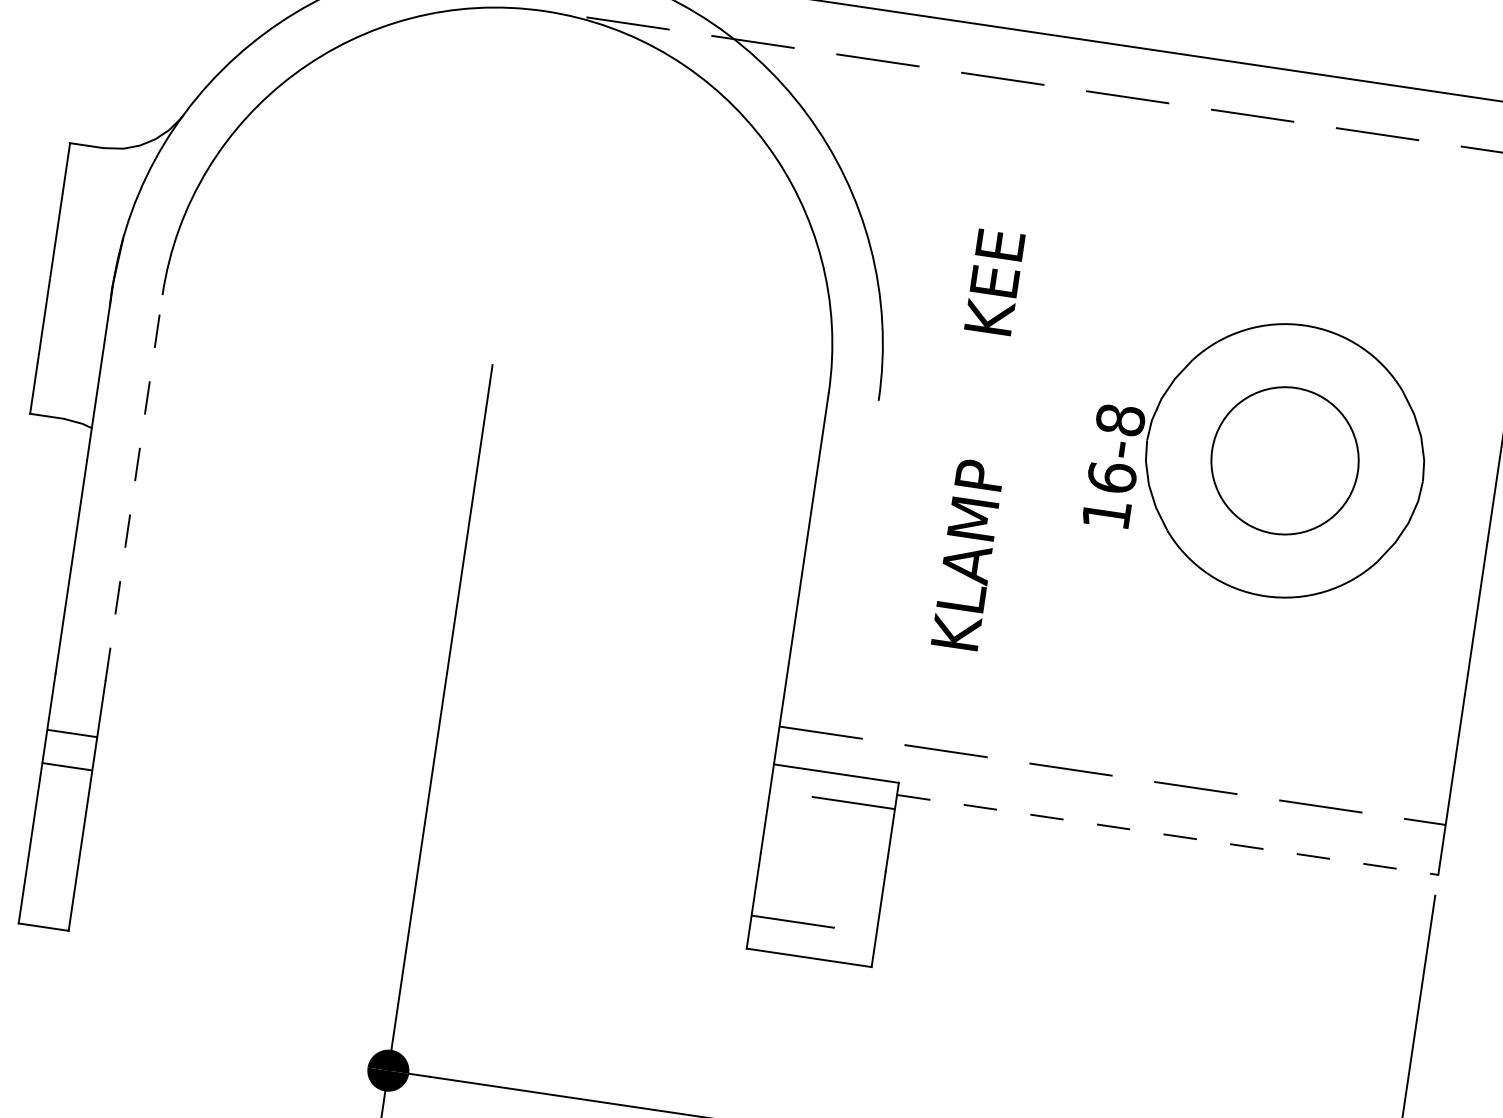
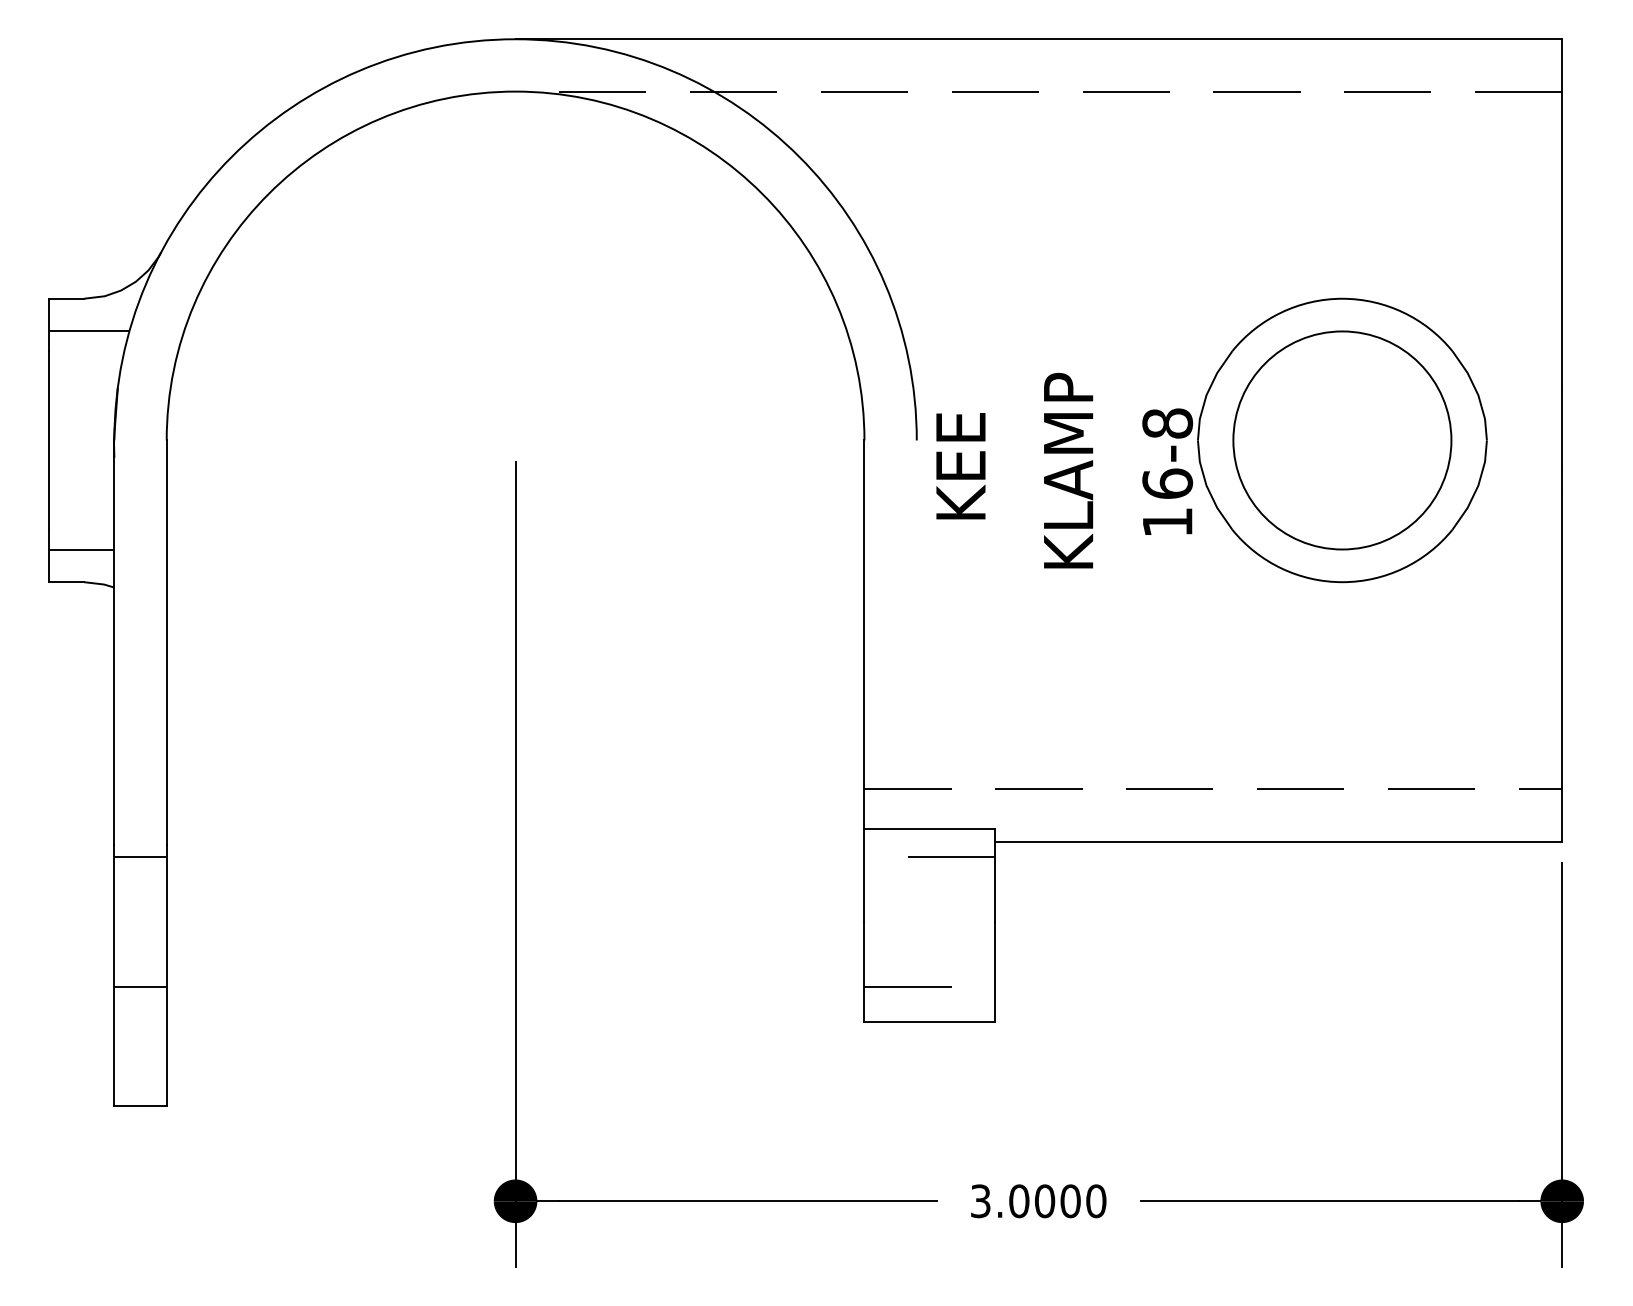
line: (103, 180) -> (88, 331), added
text: (994, 282) -> (960, 466), moved
line: (65, 387) -> (81, 549), added
circle: (1285, 460) -> (1342, 440), size x1.43
line: (133, 487) -> (166, 642), dashed -> solid
text: (967, 554) -> (1068, 470), moved
line: (72, 733) -> (140, 856), moved
line: (67, 766) -> (140, 987), moved
line: (1168, 834) -> (1279, 841), dashed -> solid

